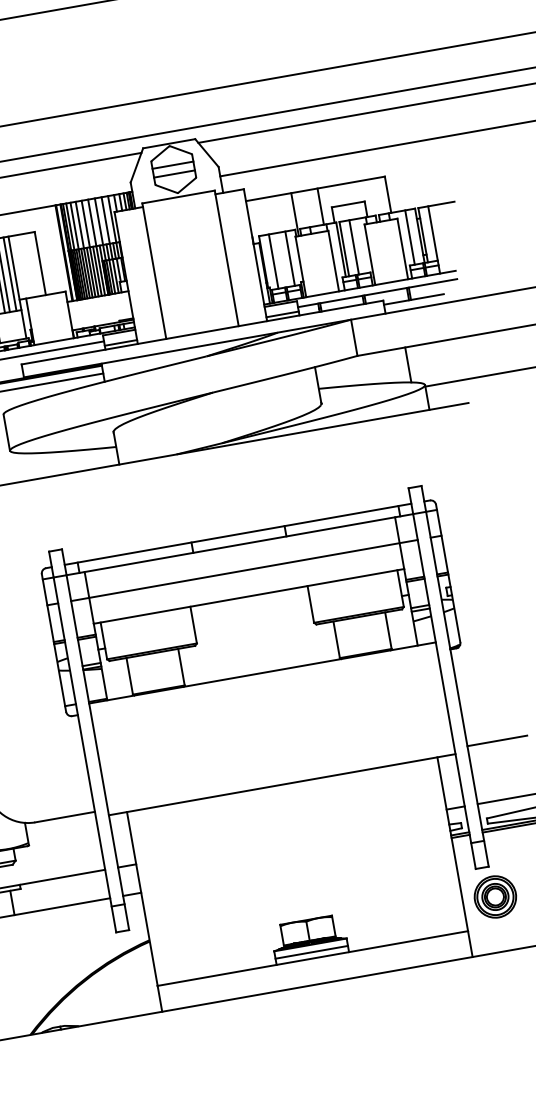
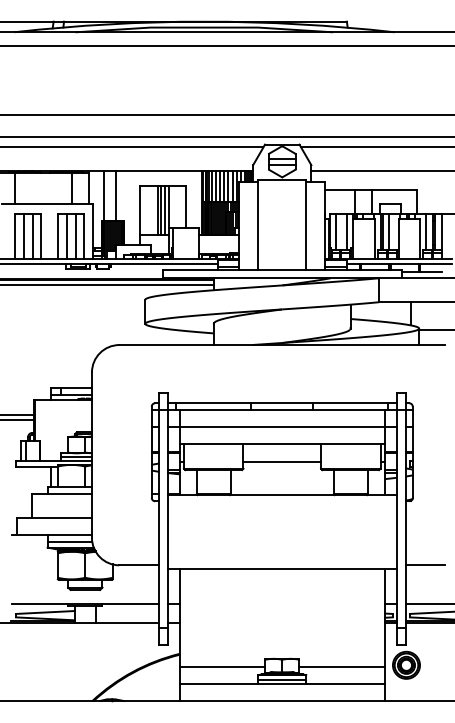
line: (253, 622) -> (282, 461), added
line: (399, 917) -> (342, 667), added
line: (218, 949) -> (222, 667), added

